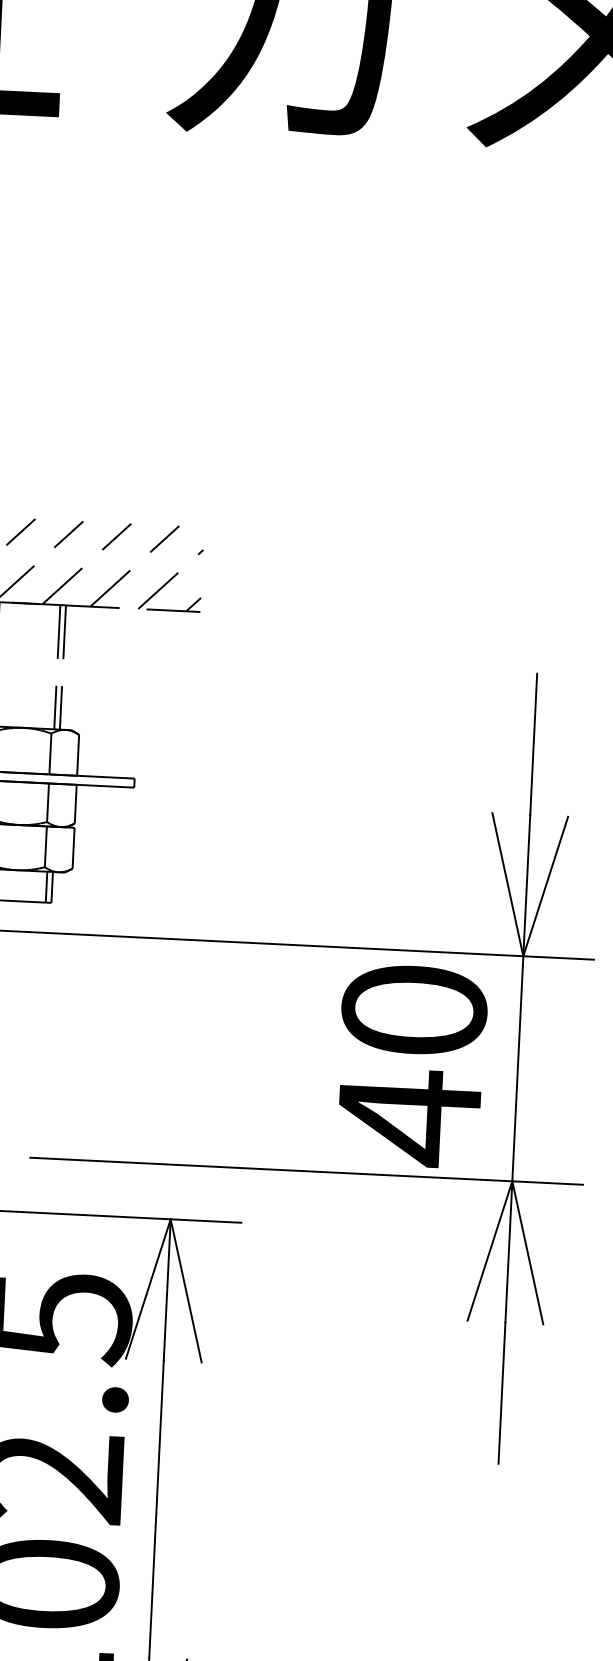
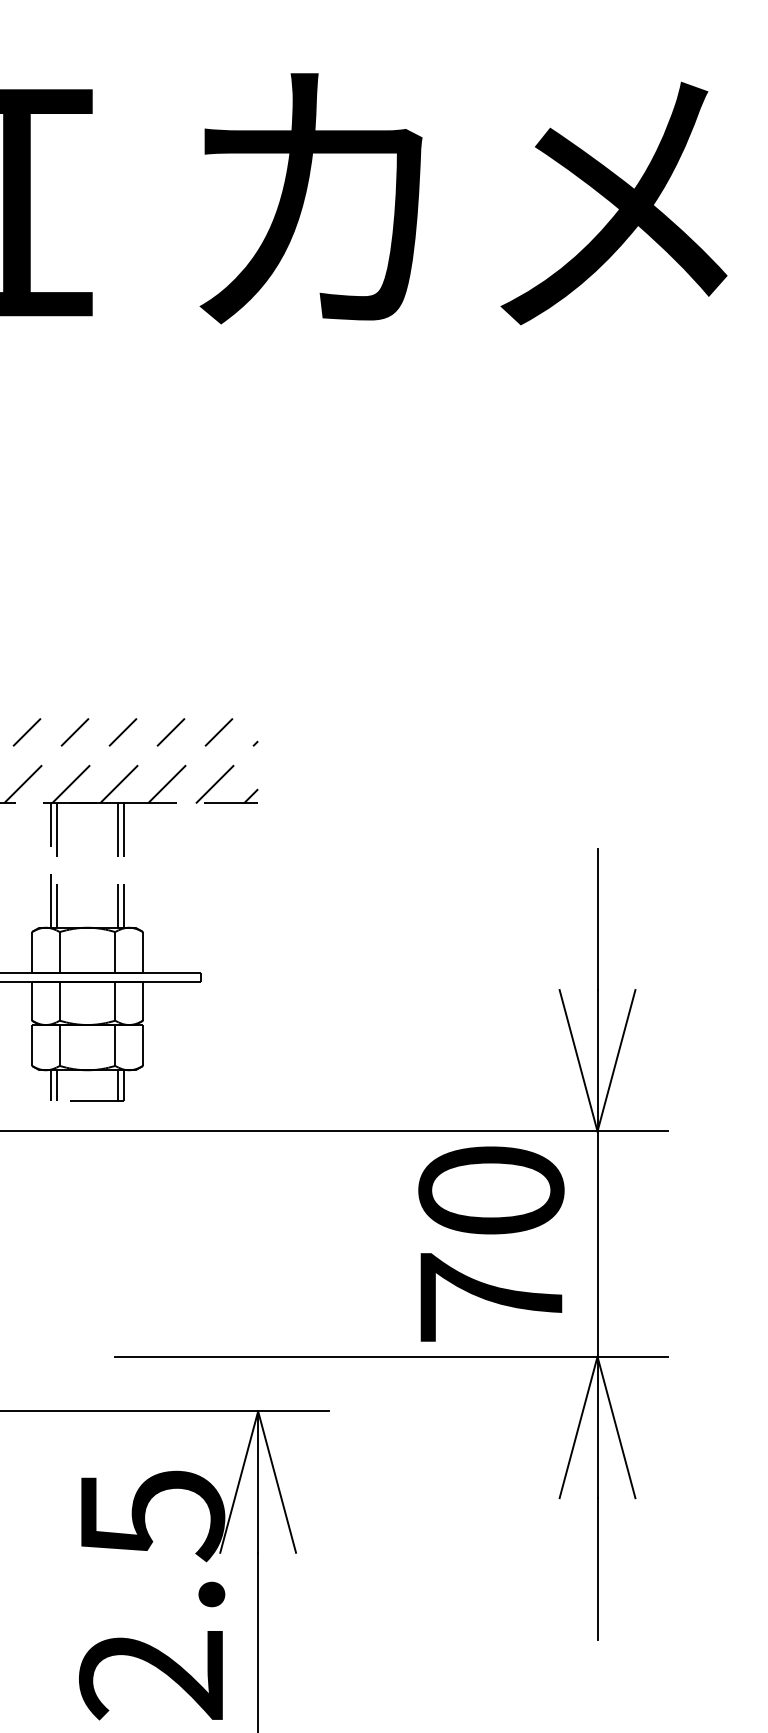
text: (409, 1117) -> (491, 1298), 40 -> 70

